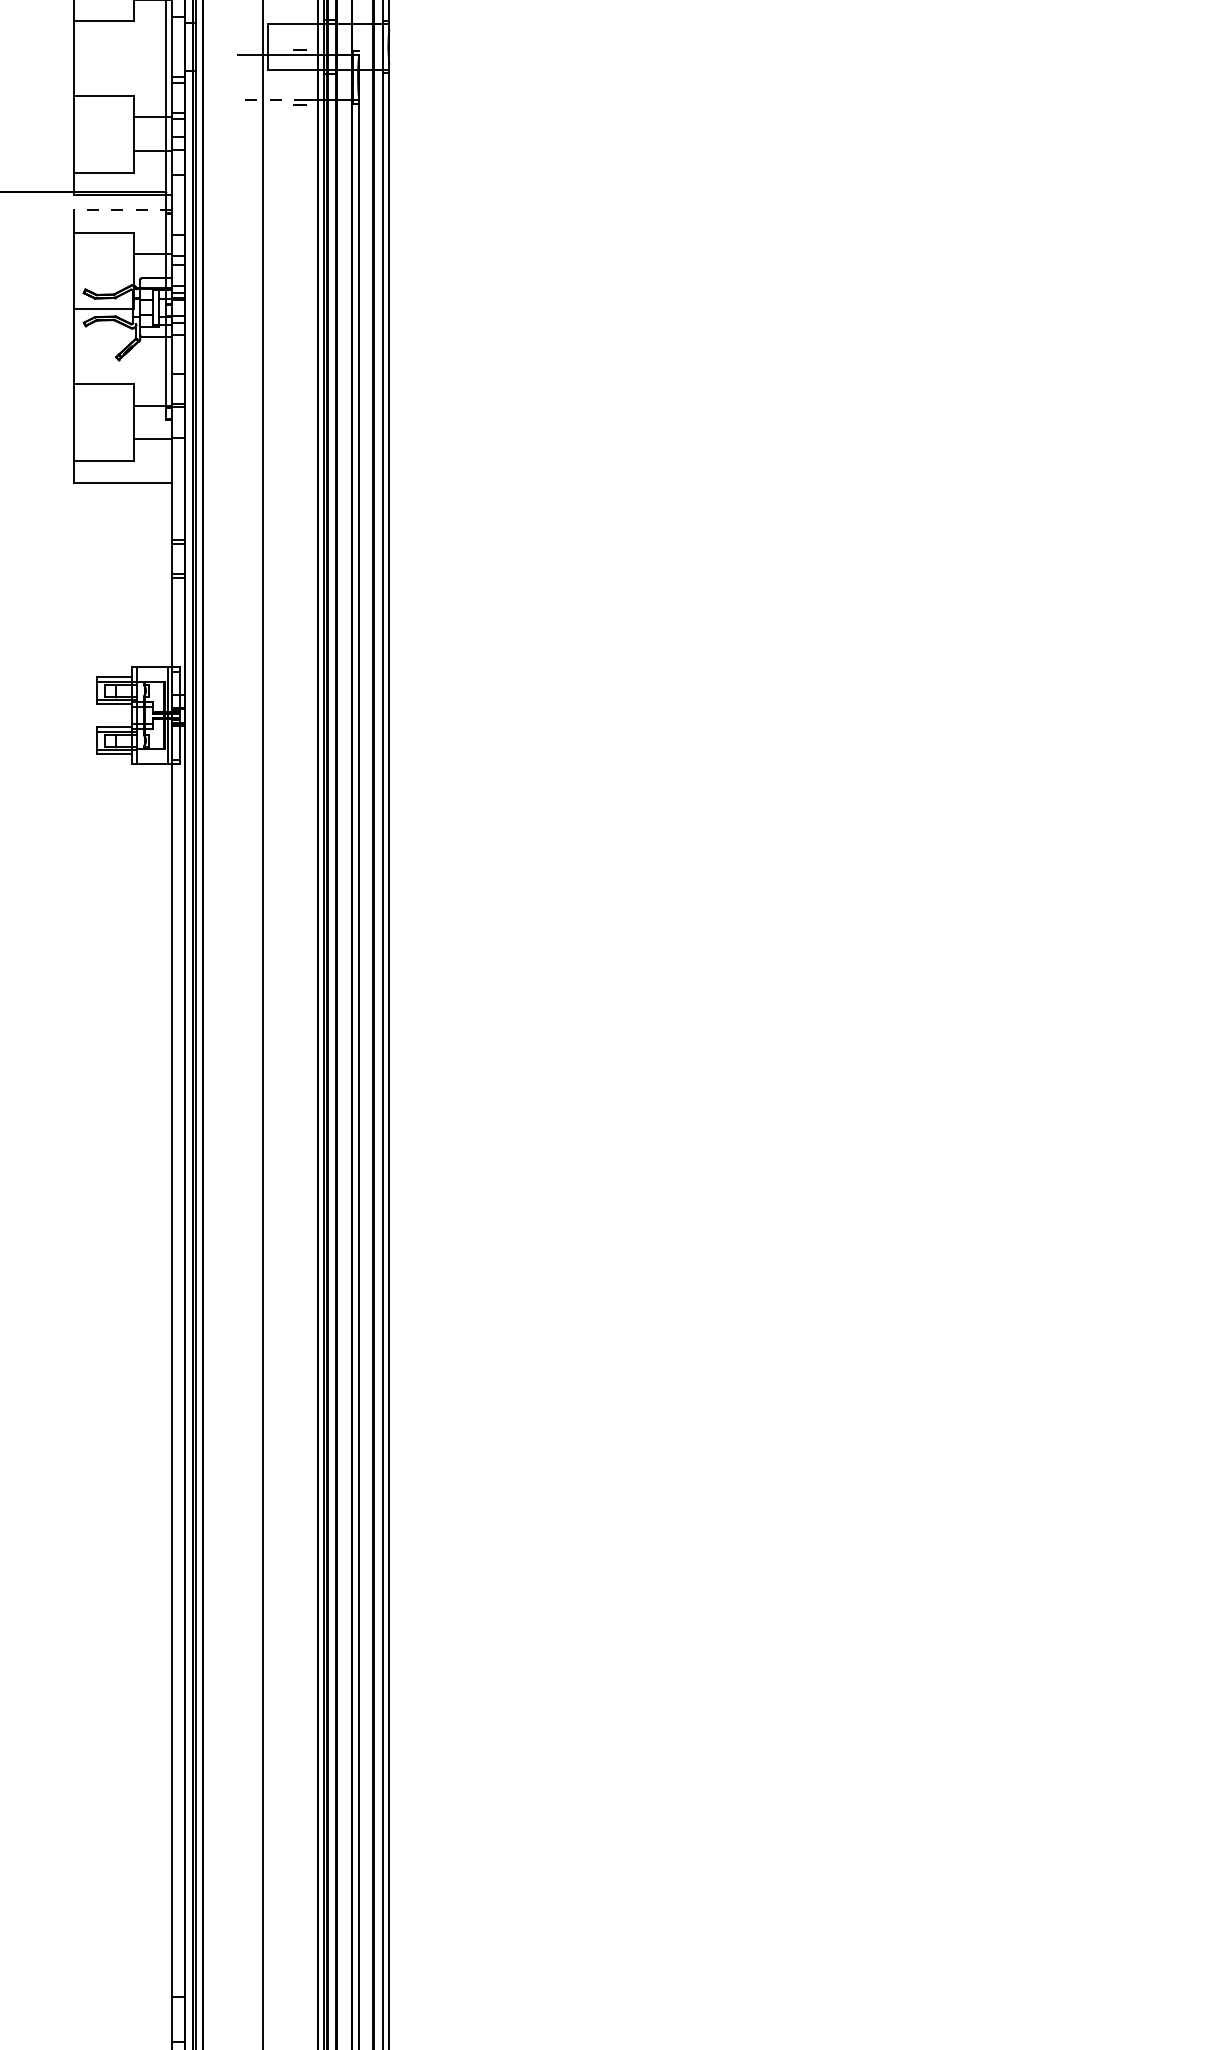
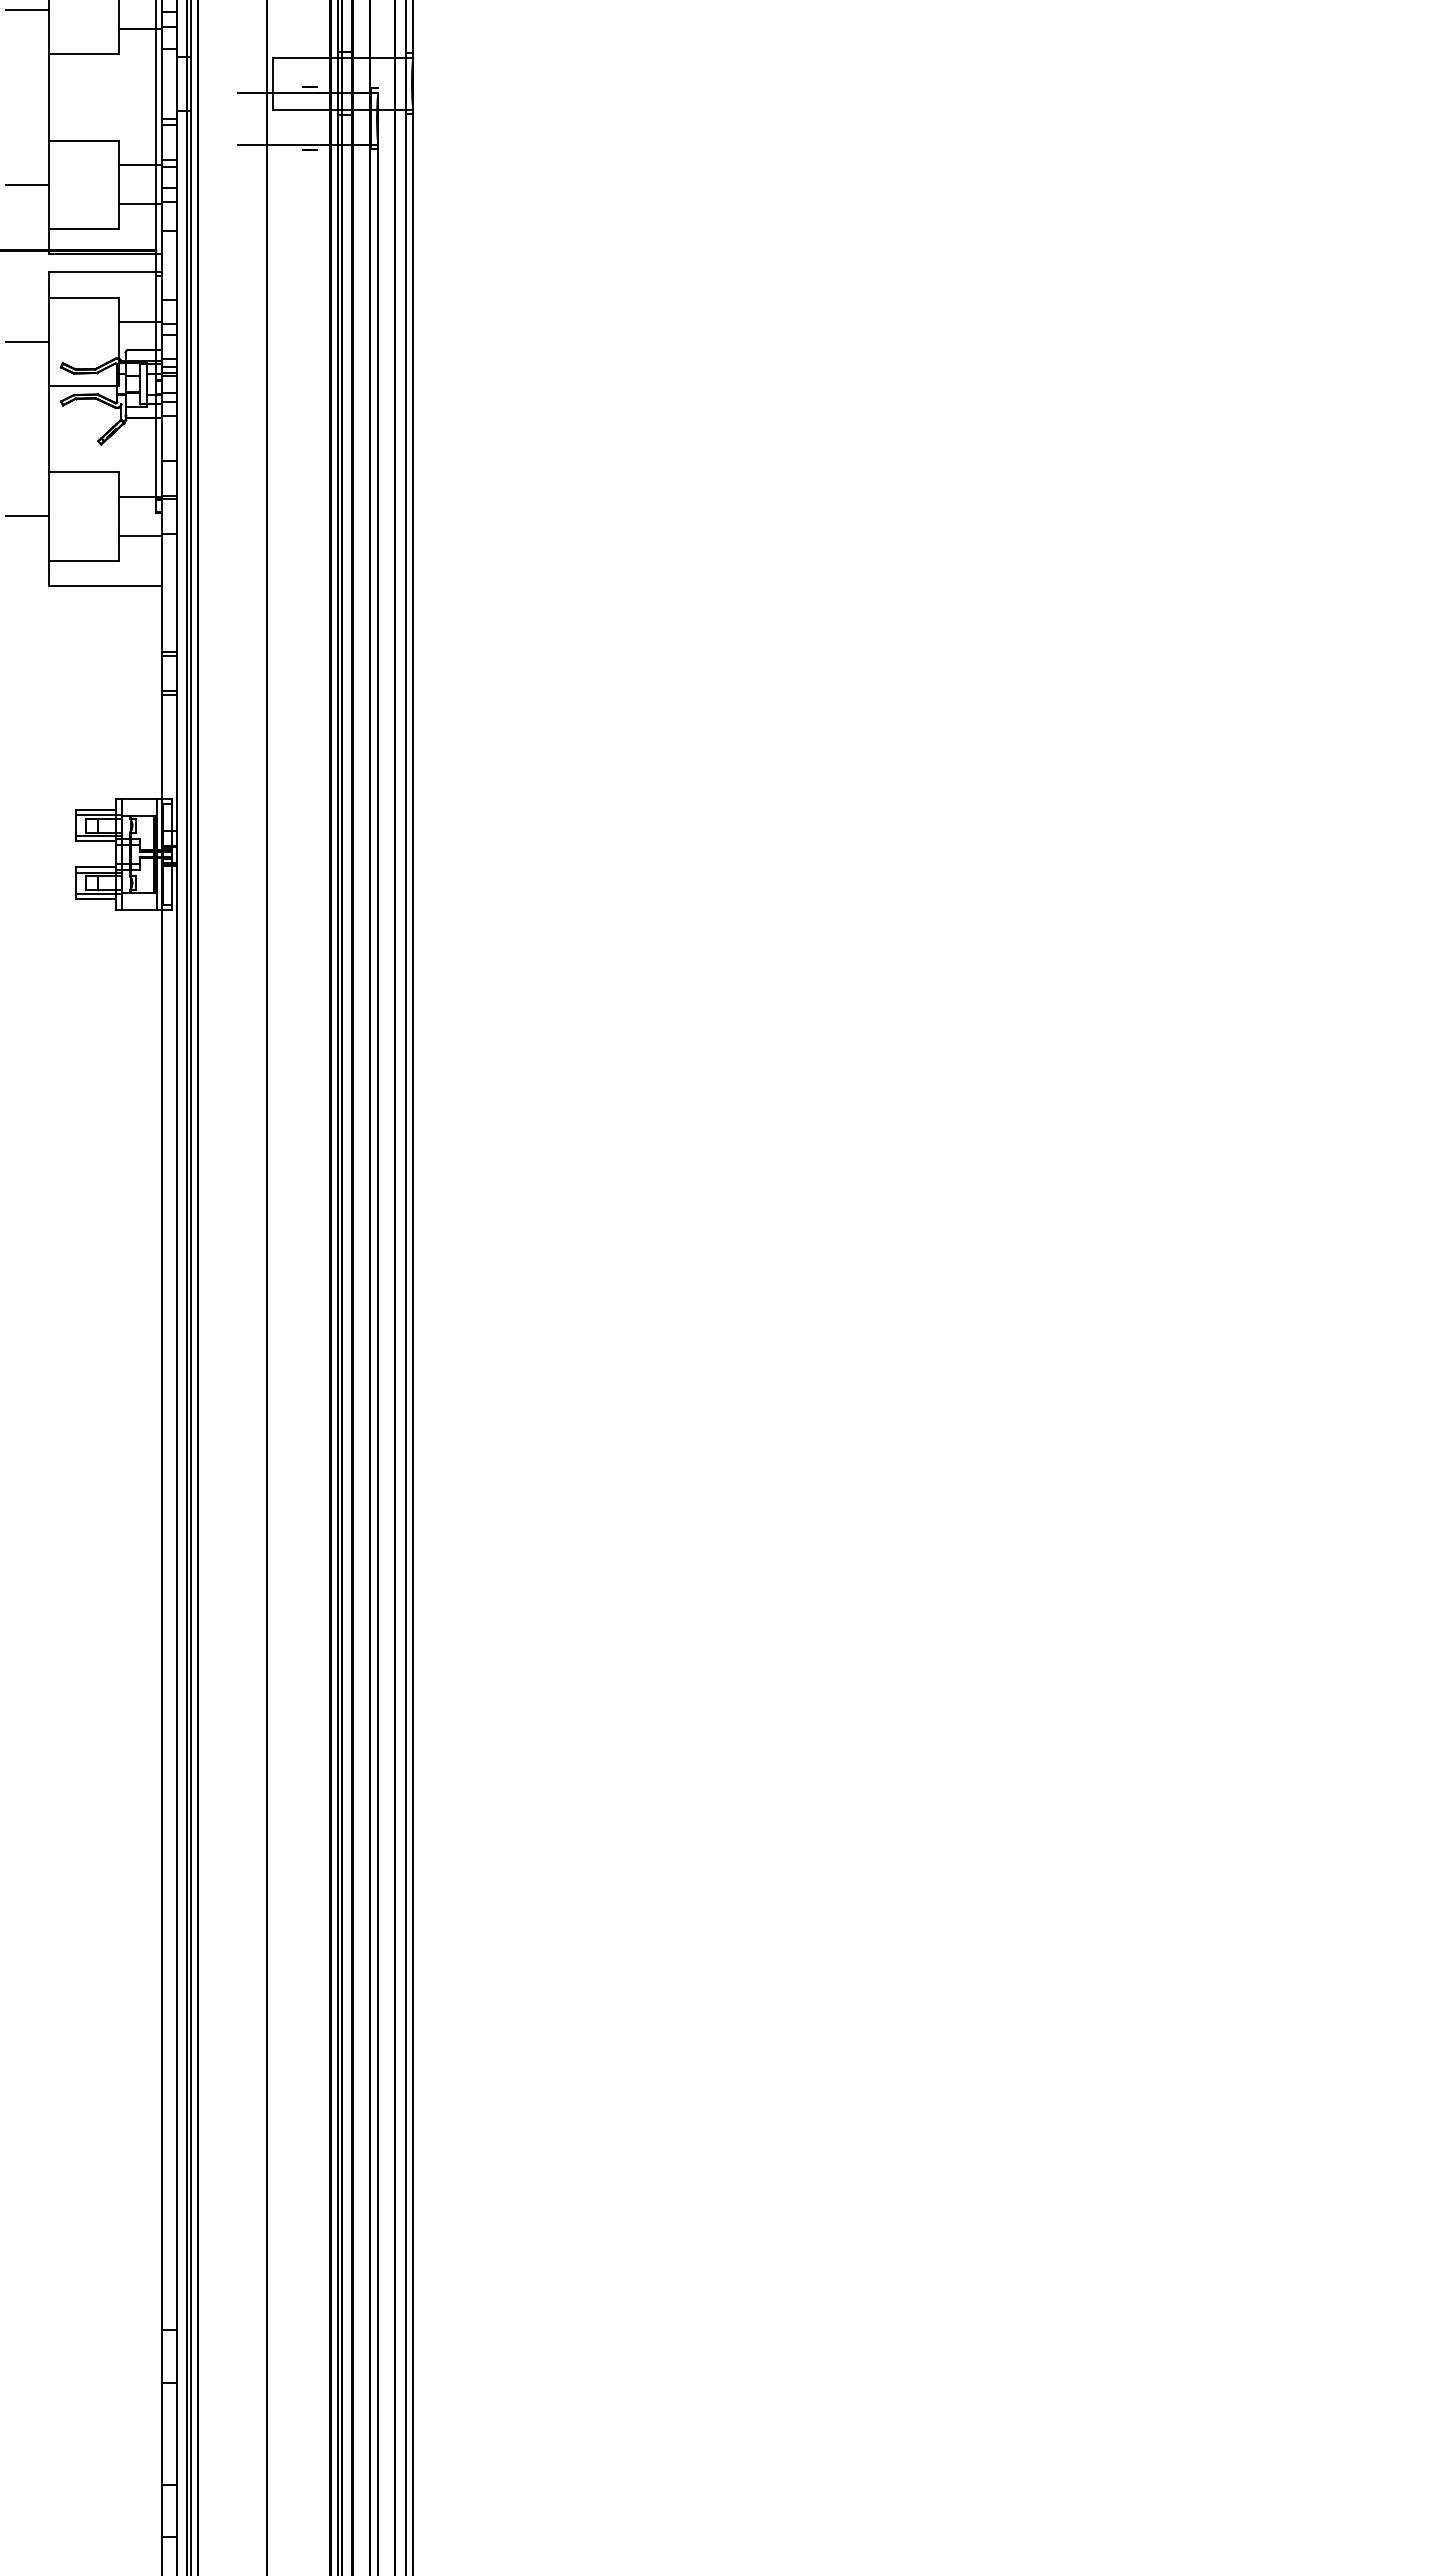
line: (270, 99) -> (276, 144), dashed -> solid
line: (54, 134) -> (27, 184), added
line: (122, 209) -> (105, 271), dashed -> solid
line: (54, 270) -> (27, 341), added
line: (54, 422) -> (27, 516), added

